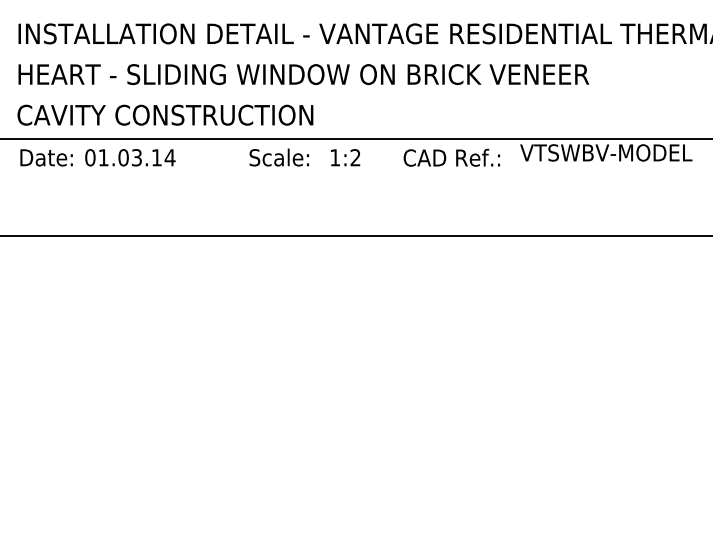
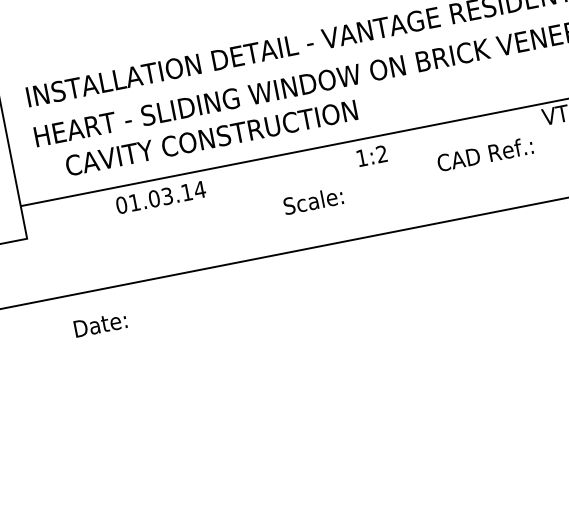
text: (165, 114) -> (211, 137), moved
text: (46, 157) -> (100, 324), moved
text: (278, 157) -> (312, 201), moved
text: (451, 157) -> (484, 154), moved

